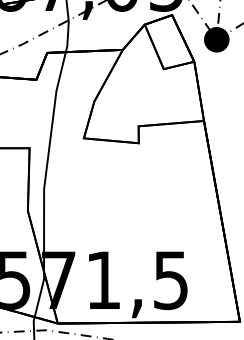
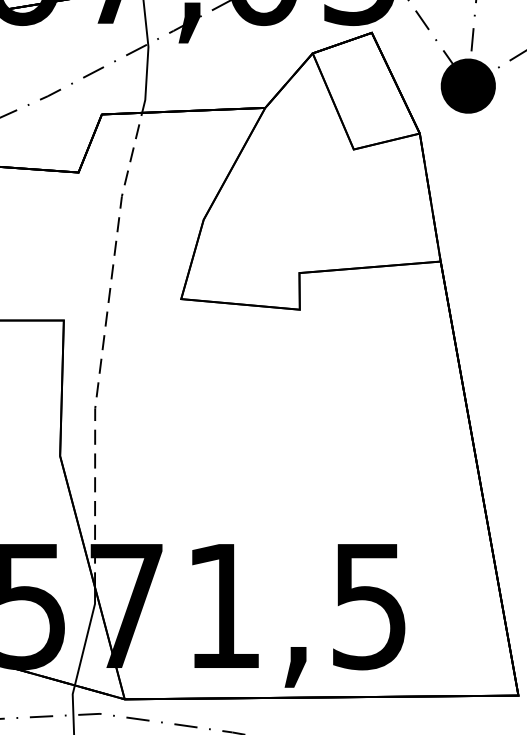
line: (47, 161) -> (102, 349), solid -> dashed

